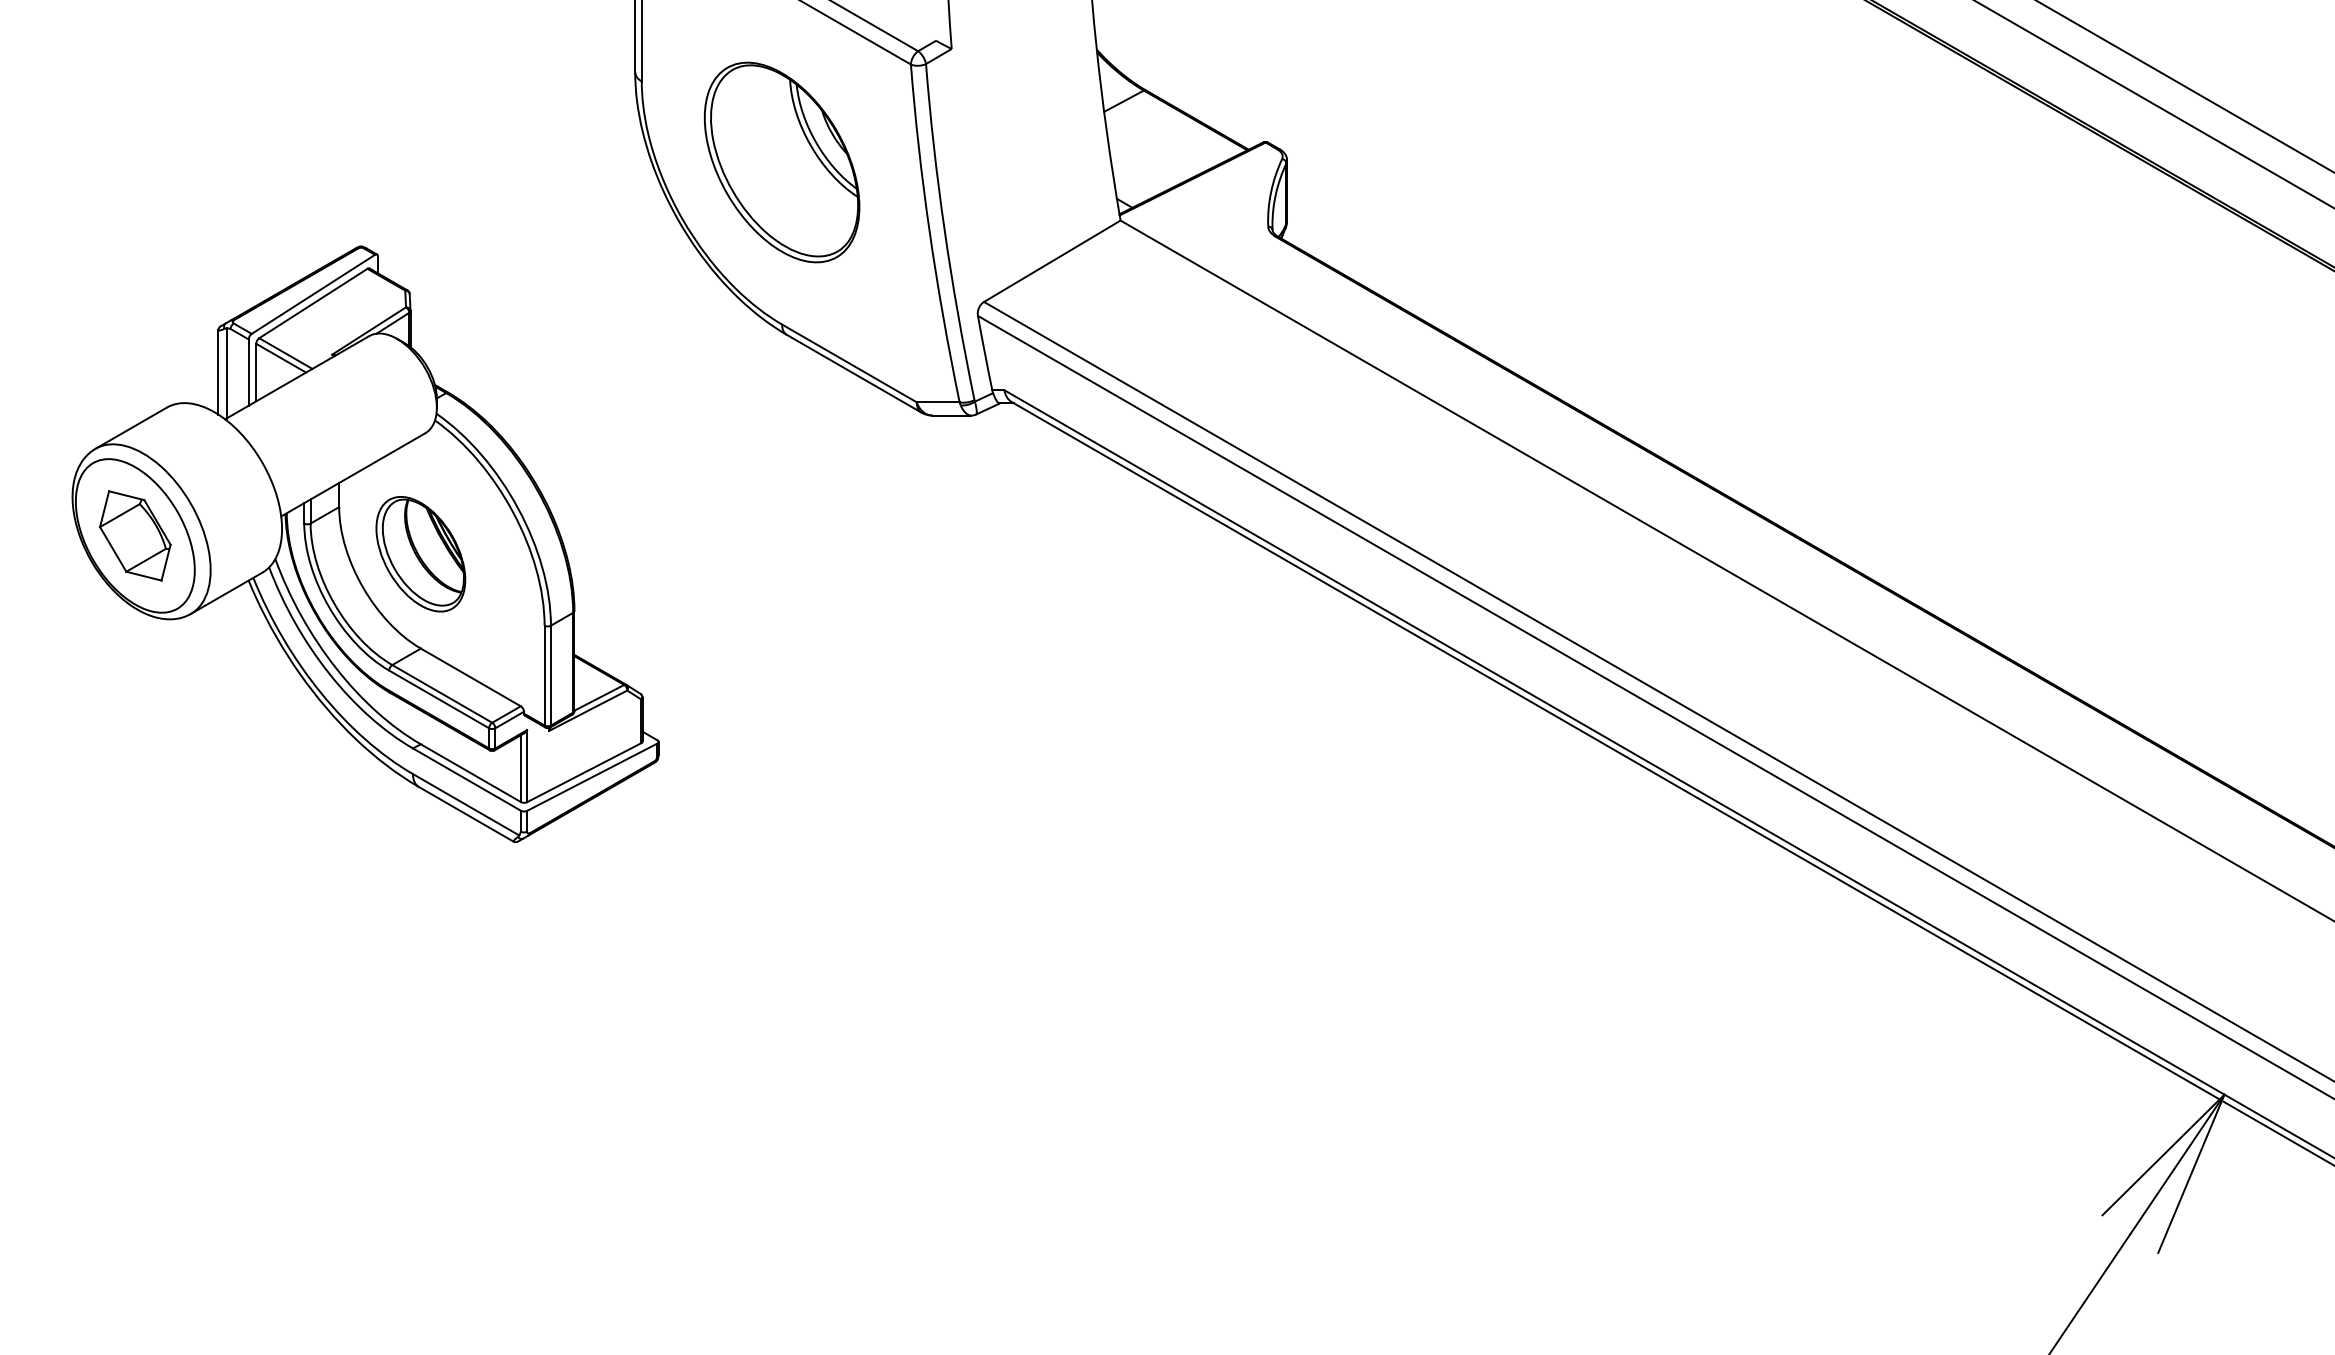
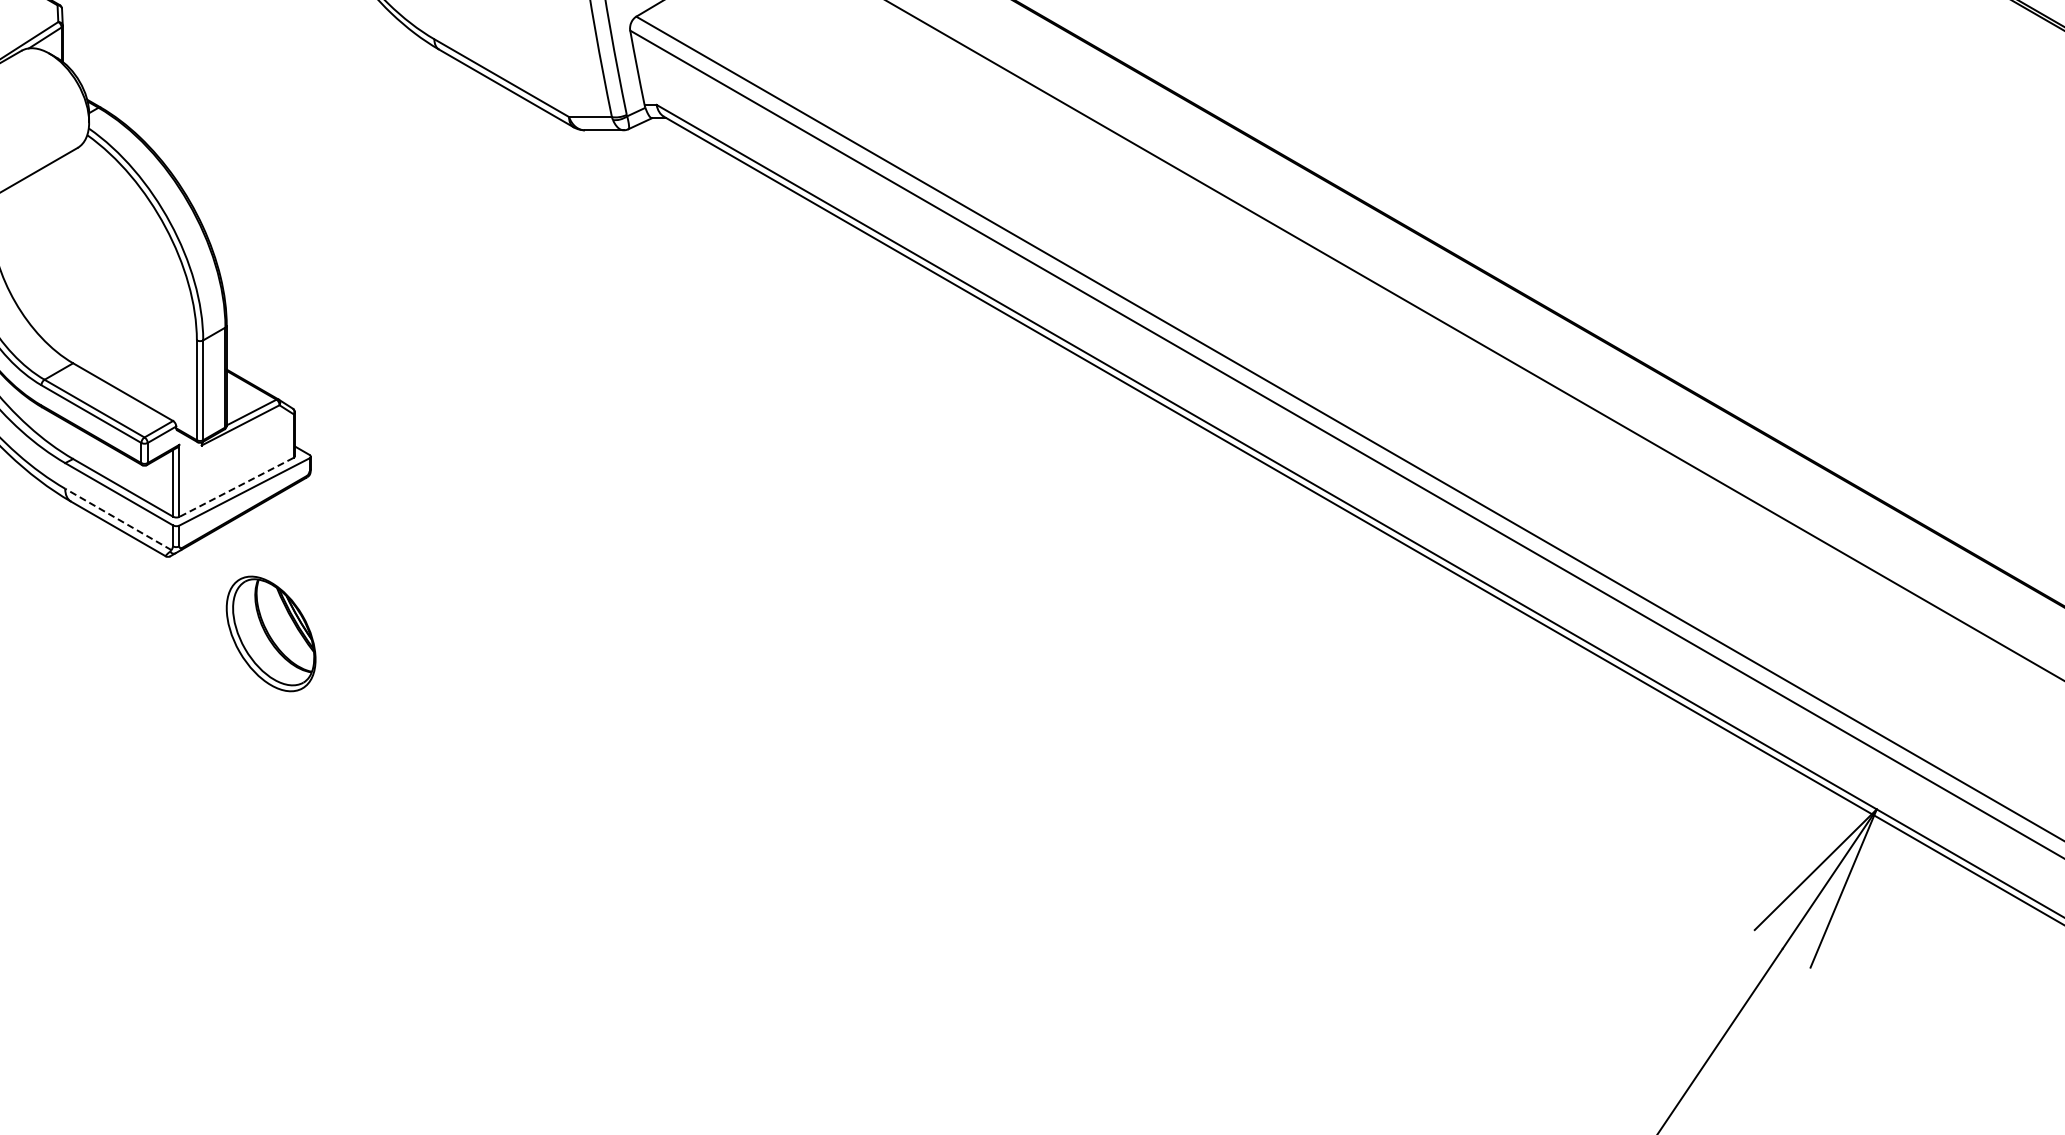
part: (420, 554) -> (270, 634), moved
line: (583, 772) -> (235, 487), solid -> dashed
line: (465, 804) -> (117, 519), solid -> dashed

